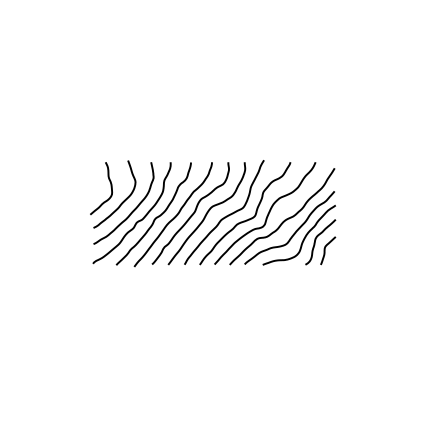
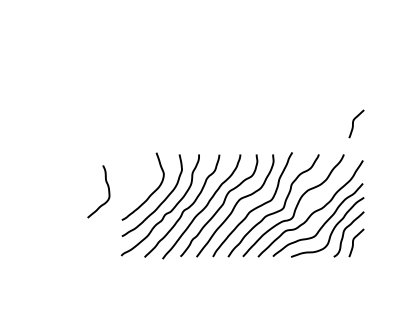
curve: (325, 131) -> (353, 123), added
curve: (110, 187) -> (107, 190), moved

